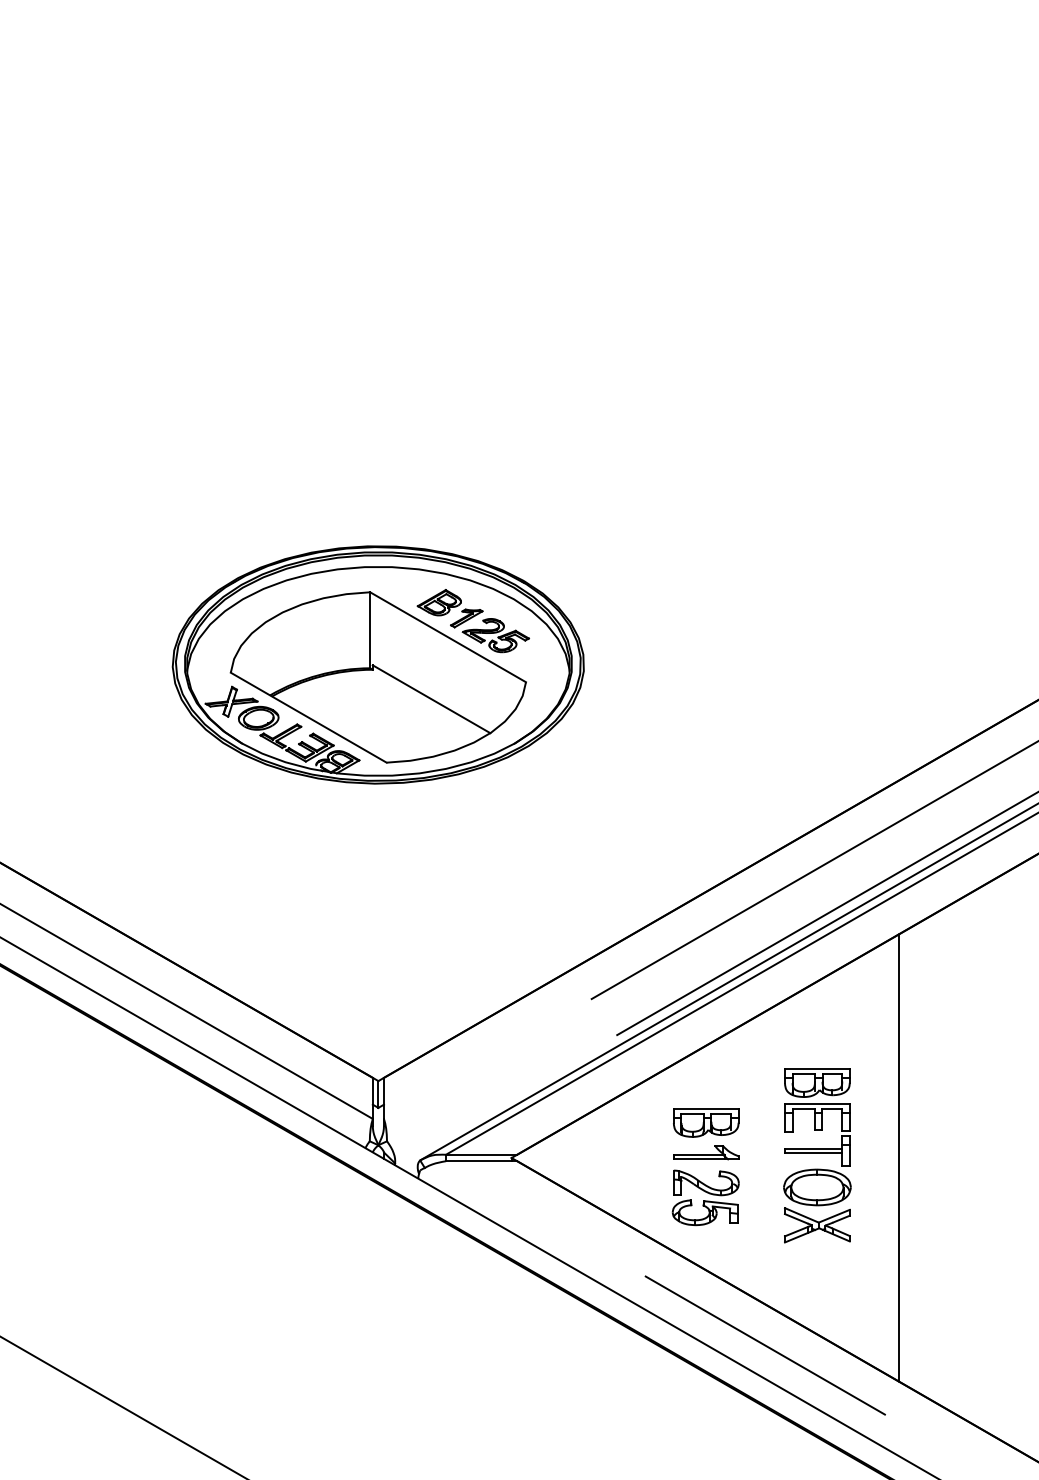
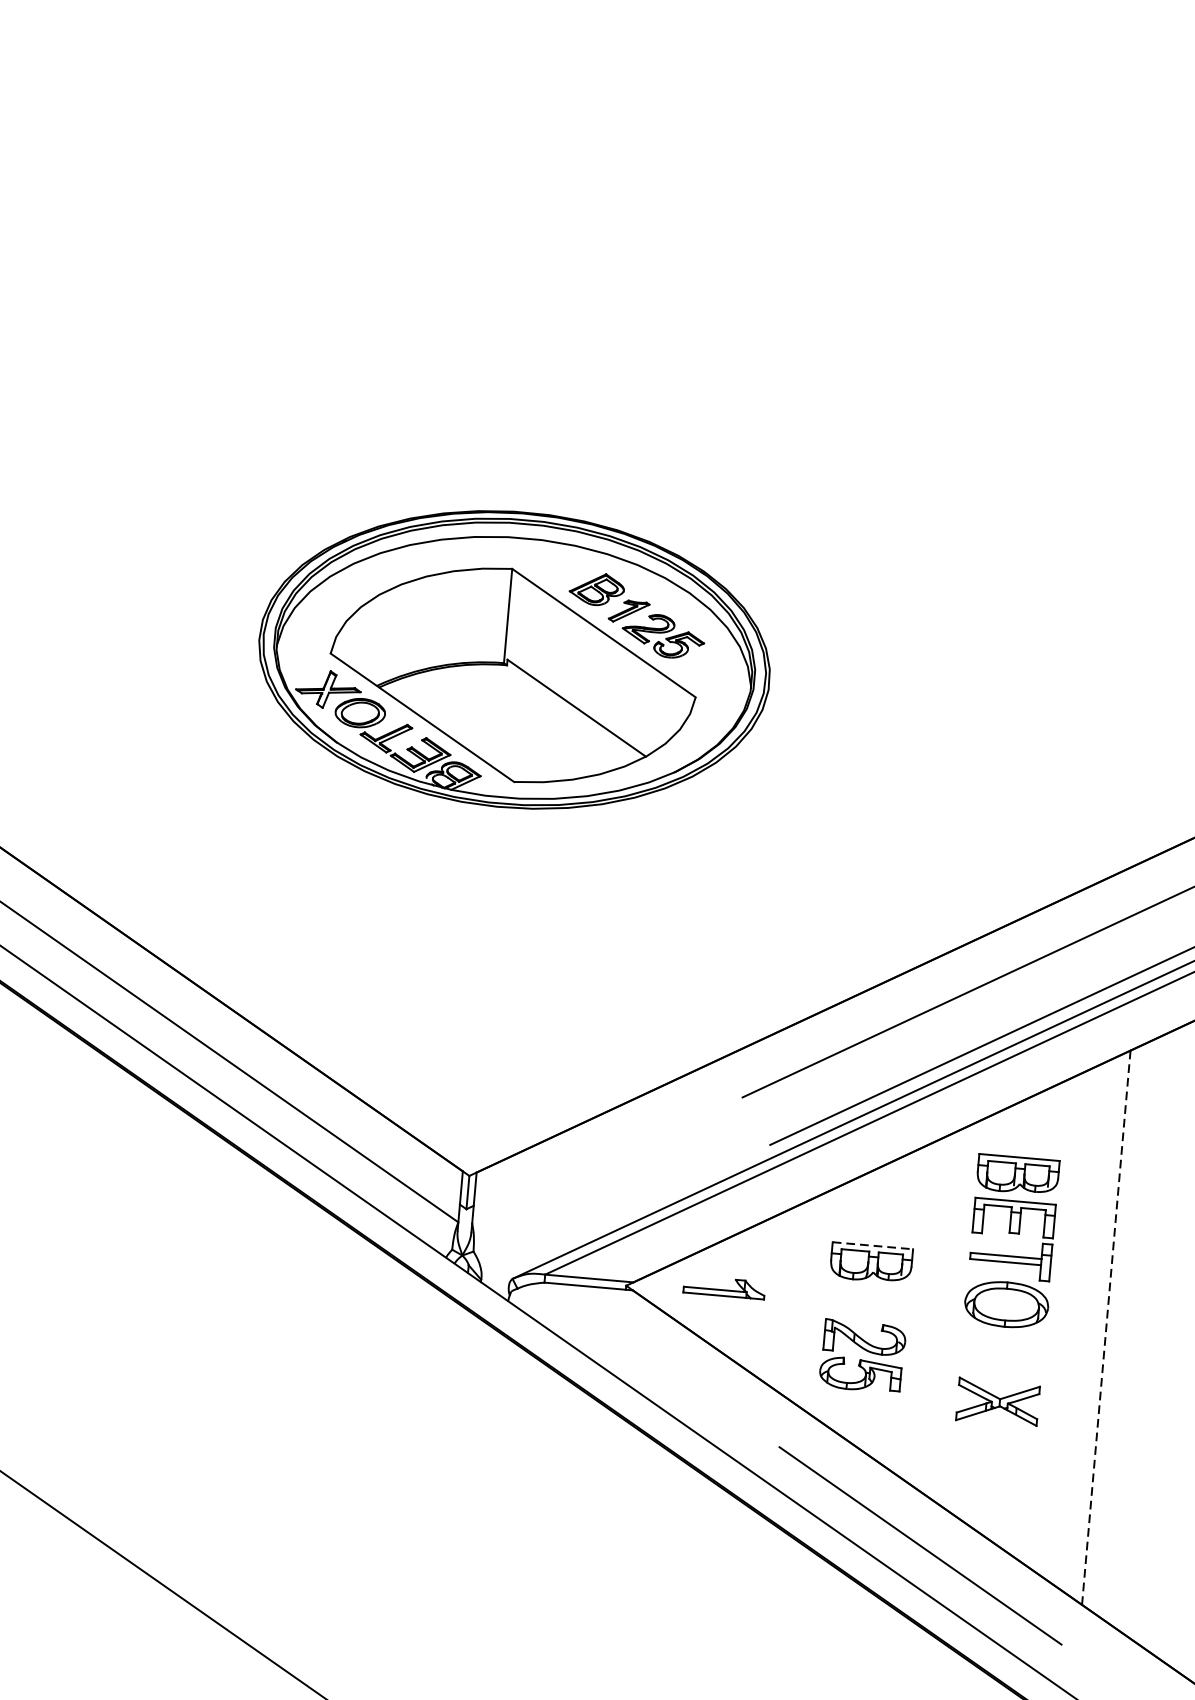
line: (706, 1108) -> (873, 1245), solid -> dashed
part: (817, 1130) -> (1012, 1234), moved
part: (706, 1152) -> (724, 1287), moved
line: (898, 1158) -> (1105, 1328), solid -> dashed

